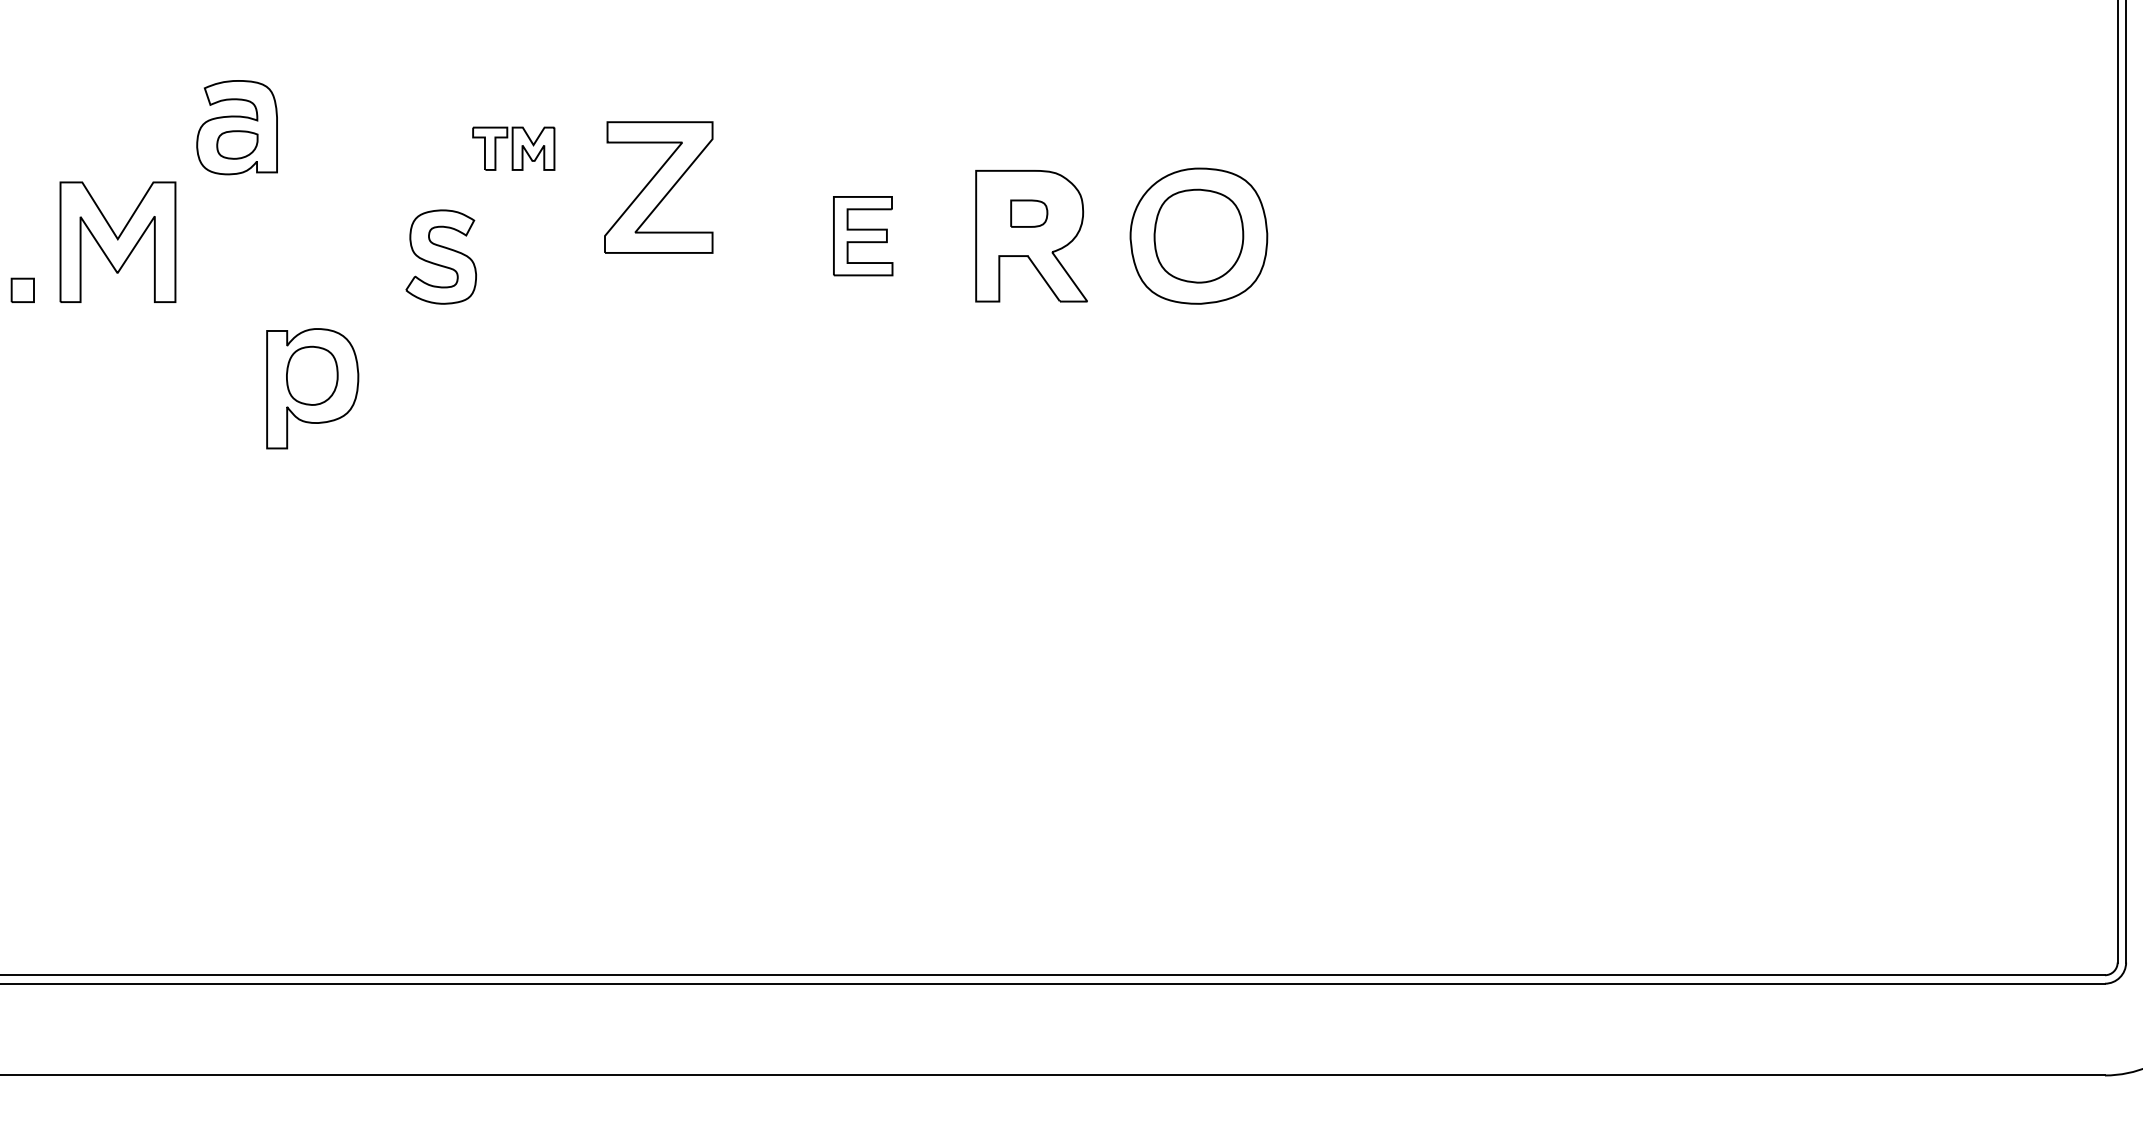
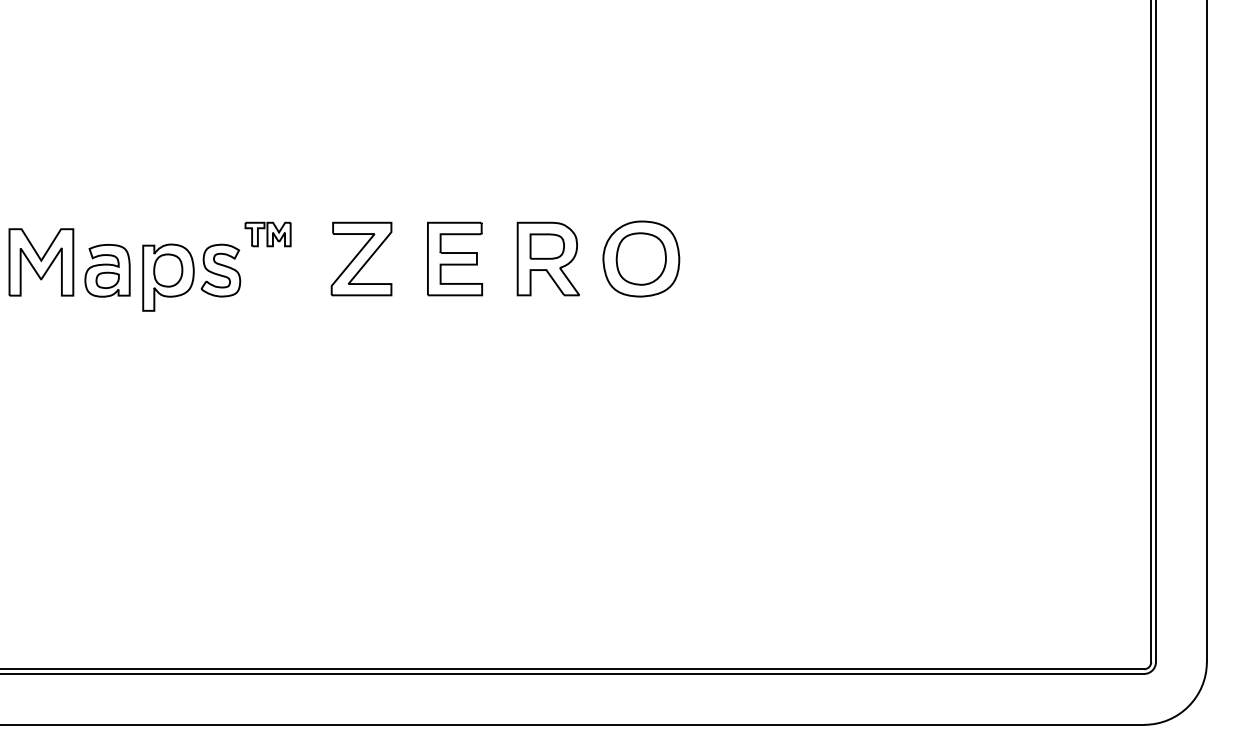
part: (237, 127) -> (107, 270), moved
part: (512, 148) -> (267, 234), moved
part: (658, 186) -> (361, 258), moved
part: (1028, 213) -> (546, 246), size x1.67
part: (862, 235) -> (454, 258), size x1.67
part: (312, 388) -> (168, 277), moved

